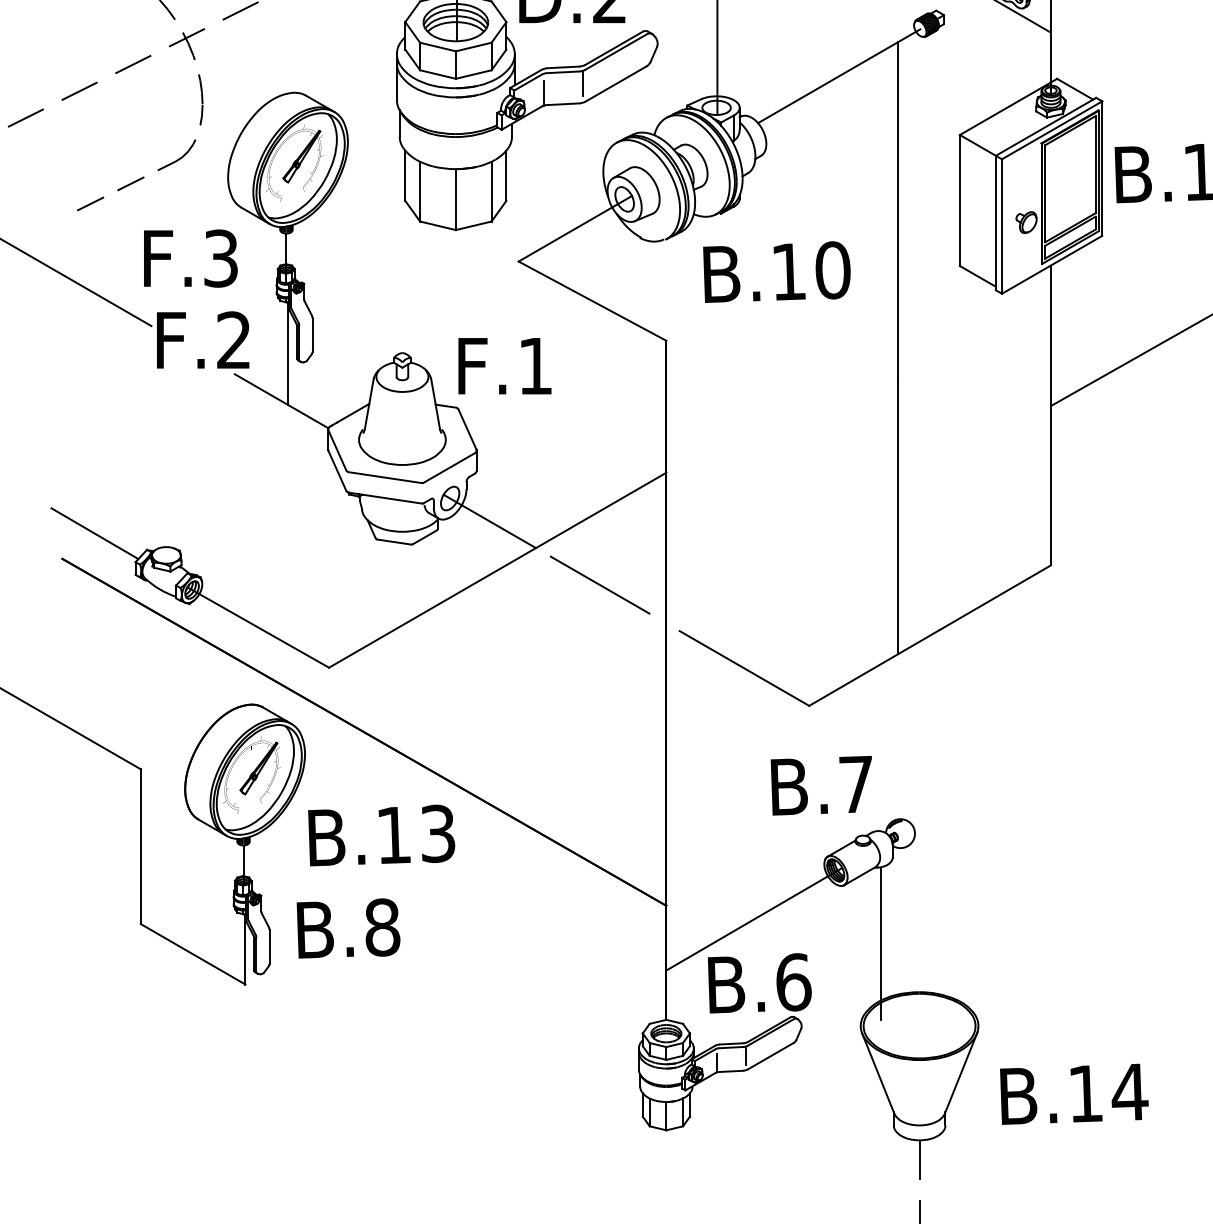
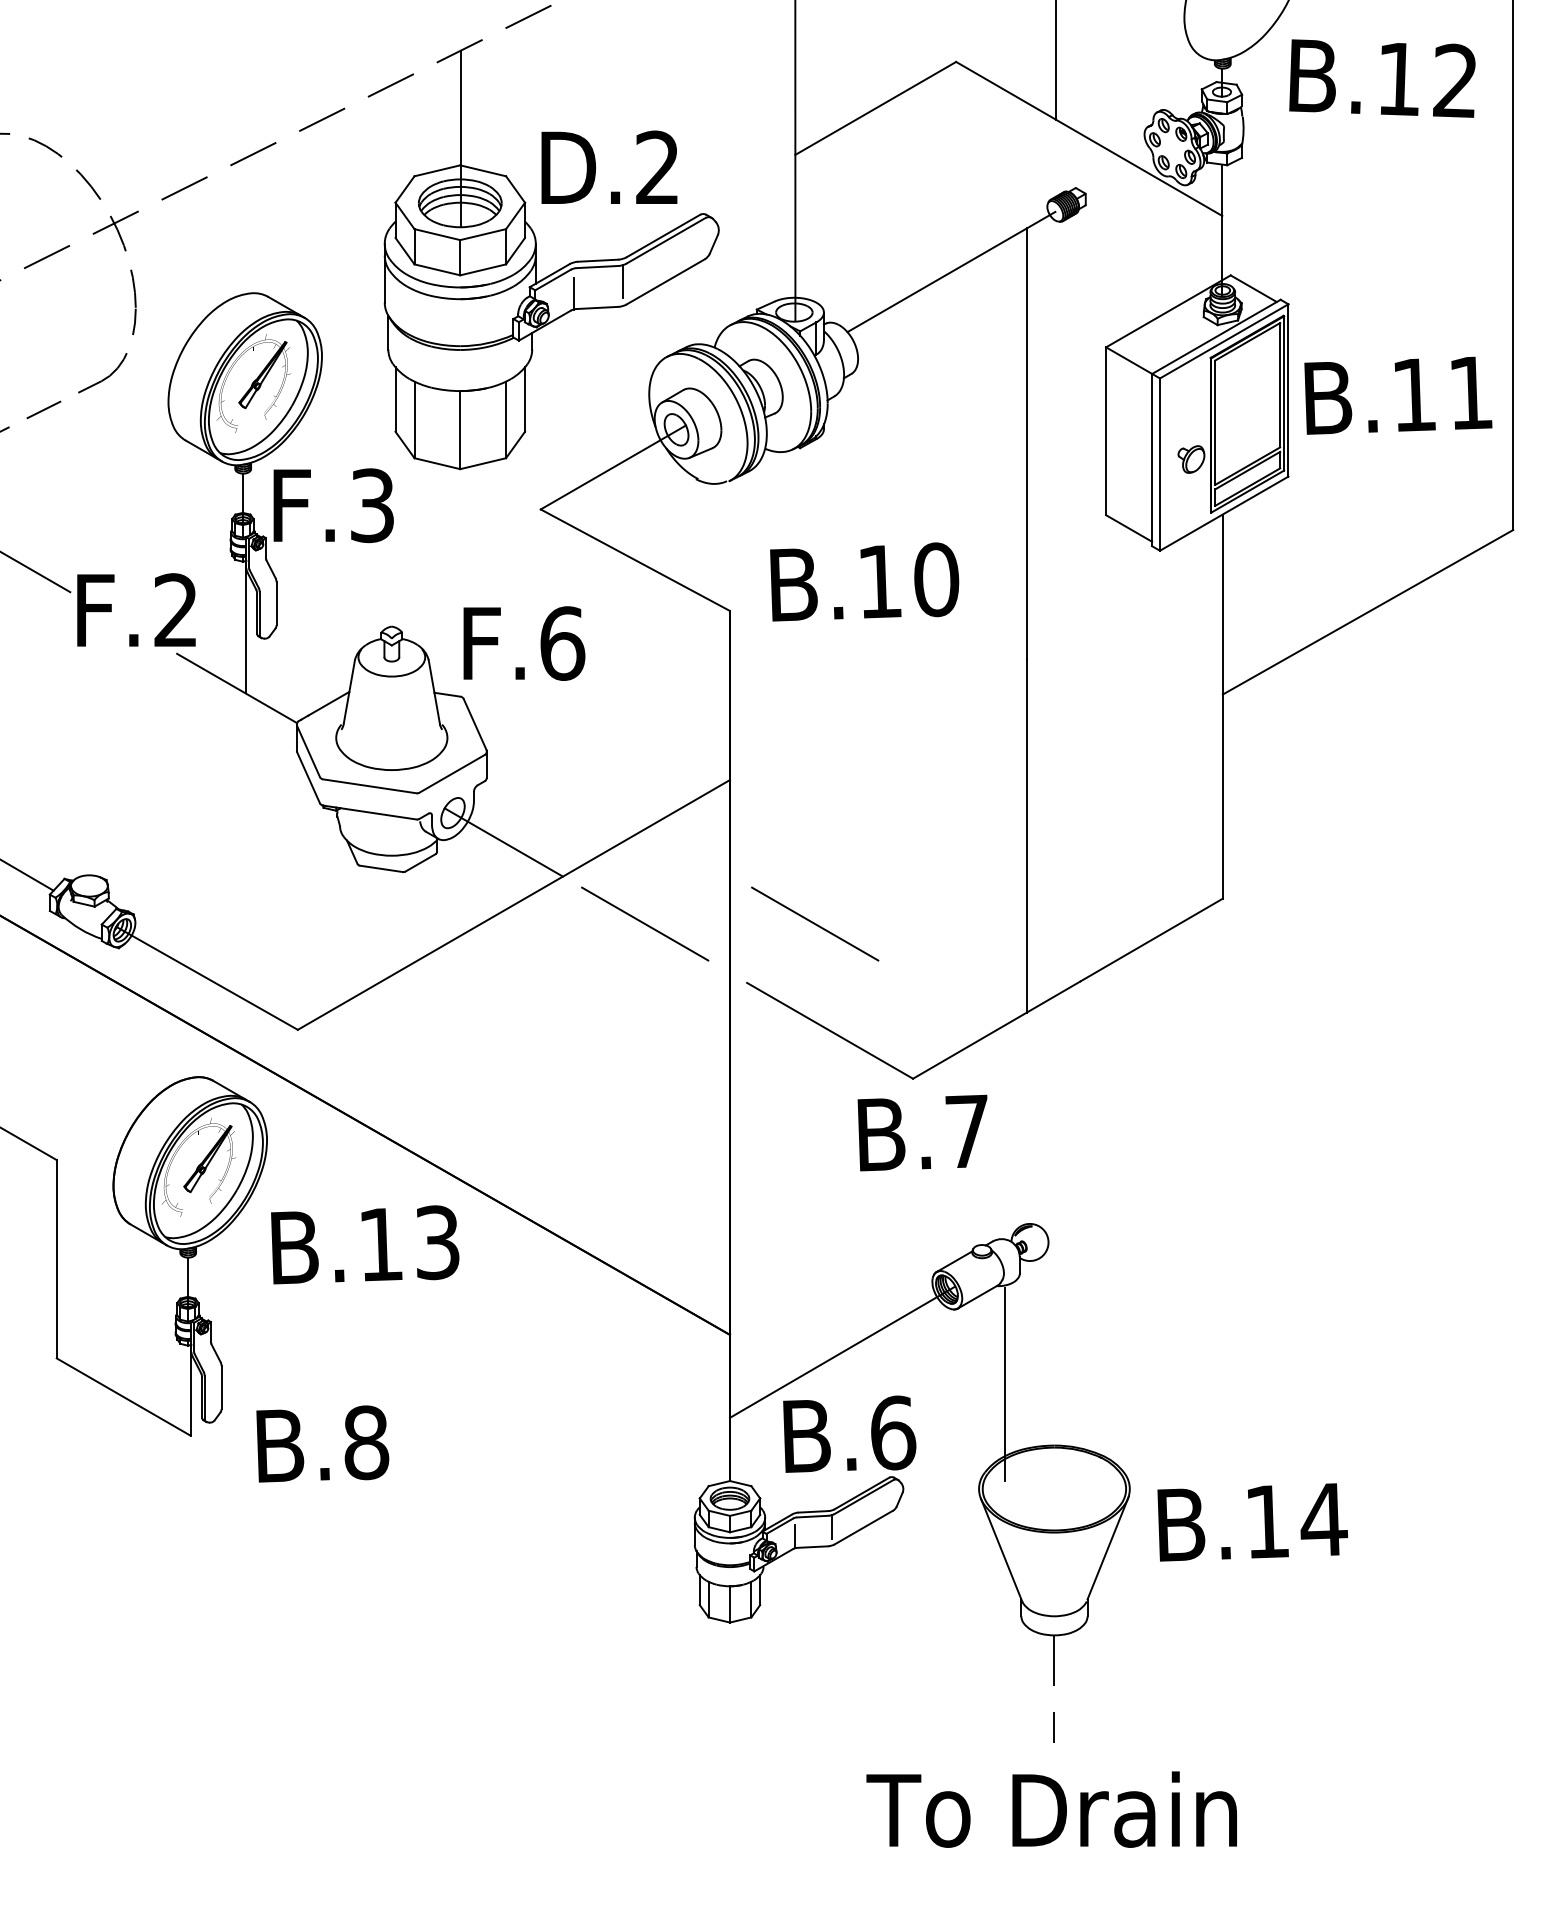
text: (190, 258) -> (333, 505), moved
text: (776, 271) -> (864, 581), moved
text: (535, 366) -> (562, 643), F.1 -> F.6
line: (733, 584) -> (815, 923), added
text: (821, 785) -> (922, 1132), moved
text: (348, 928) -> (322, 1443), moved
text: (1074, 1094) -> (1252, 1522), moved

